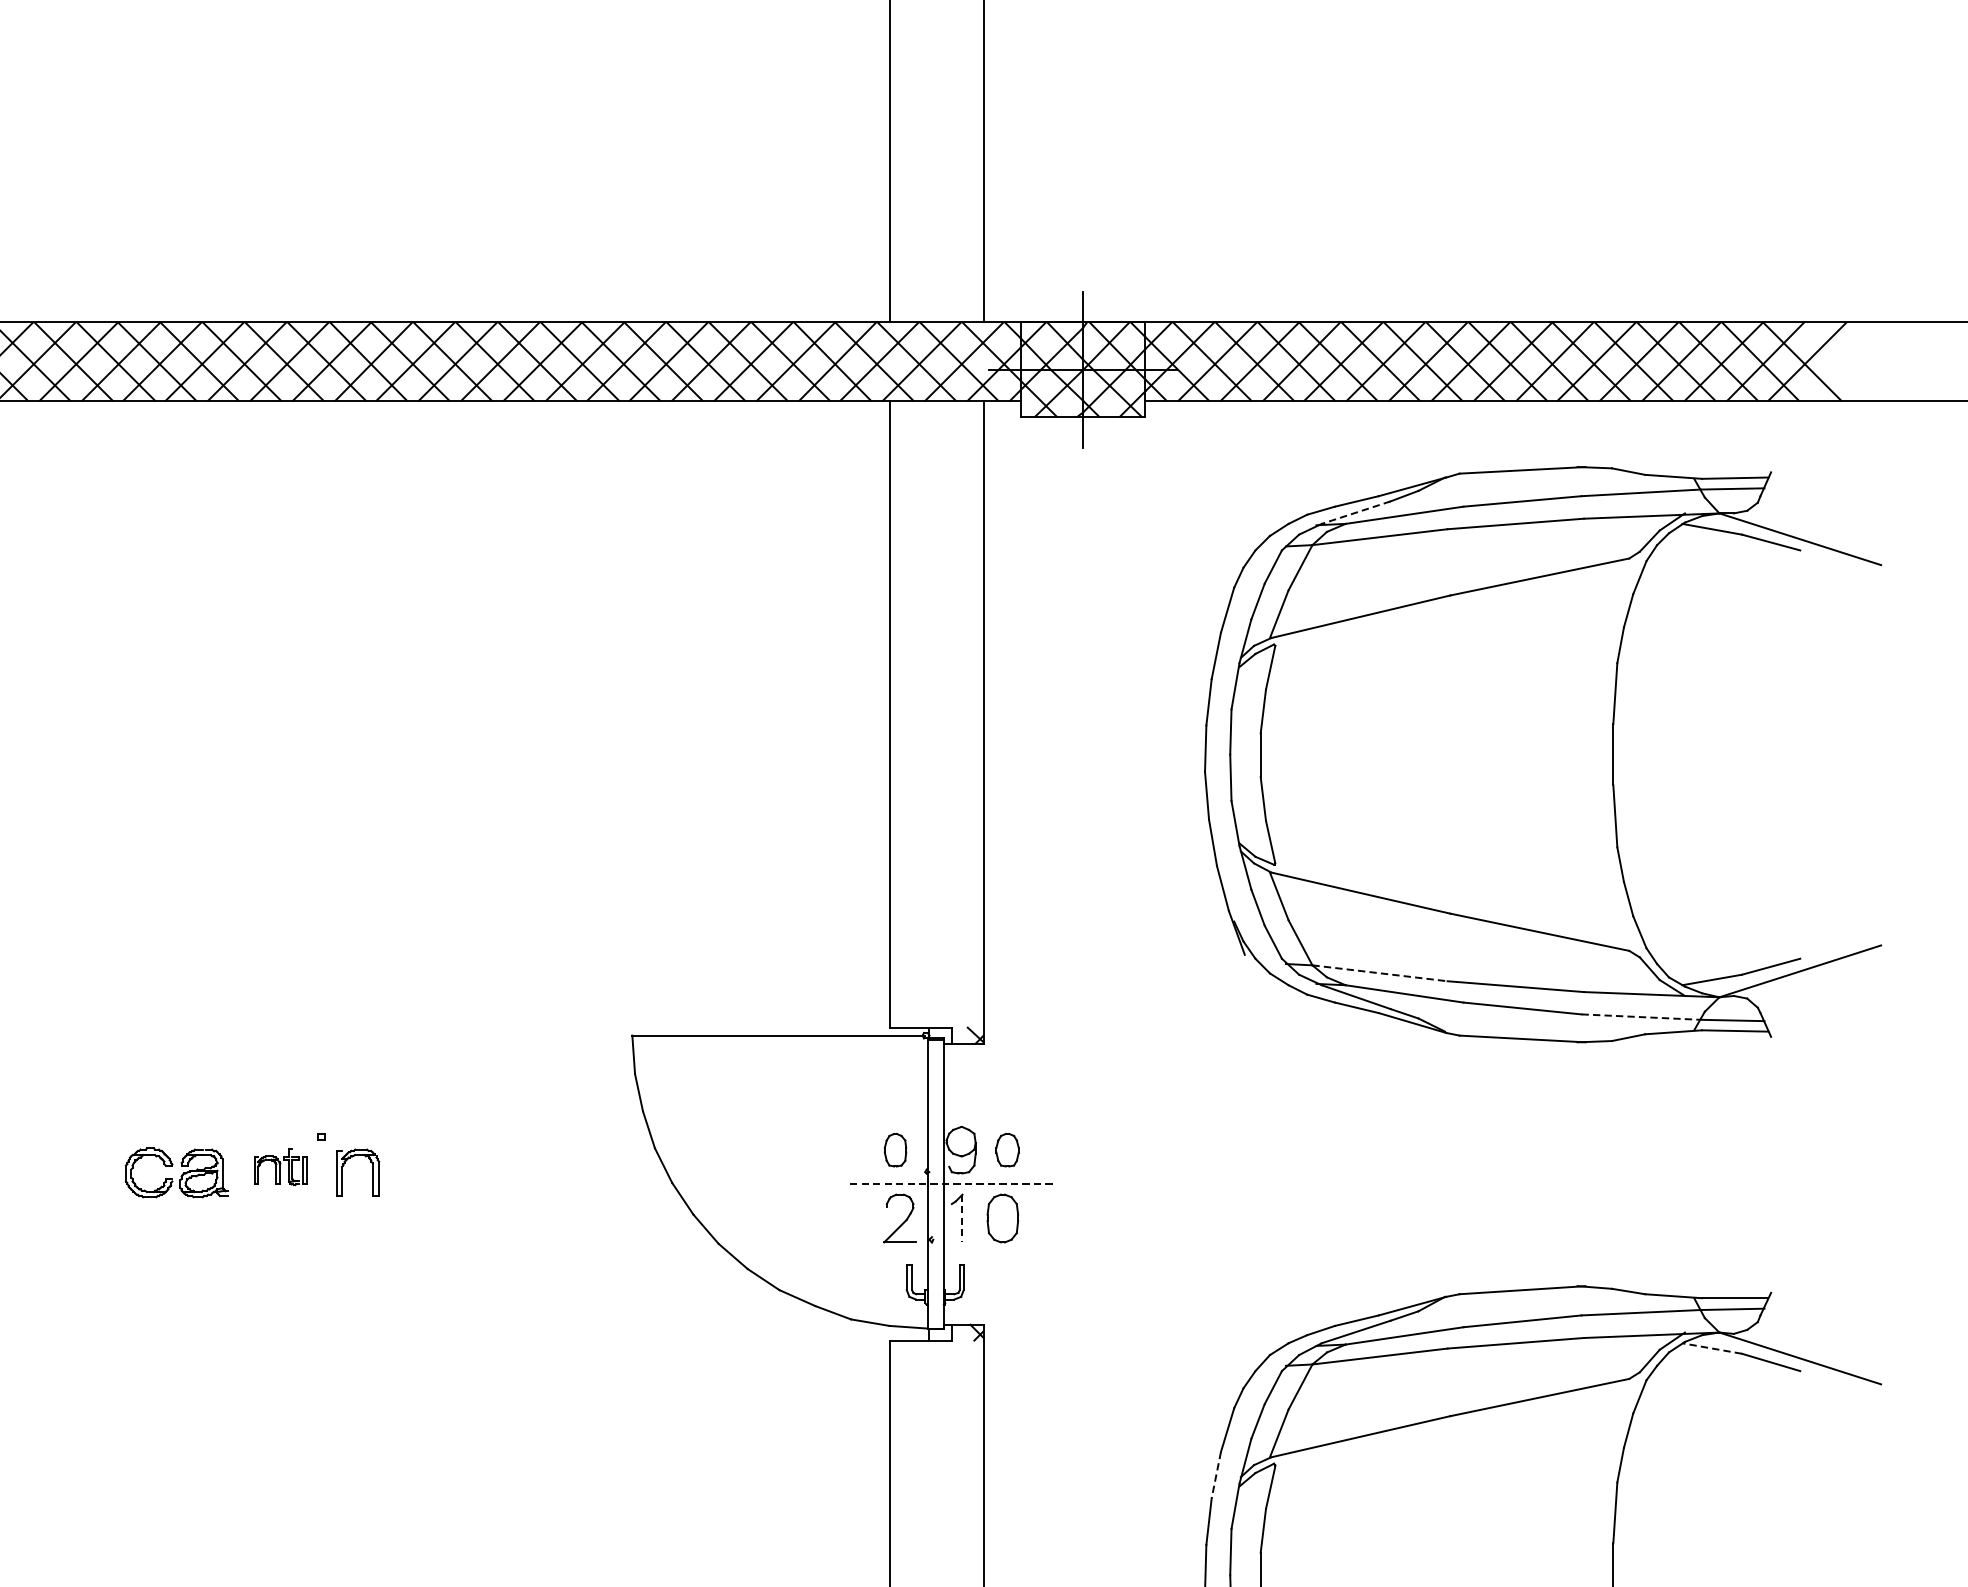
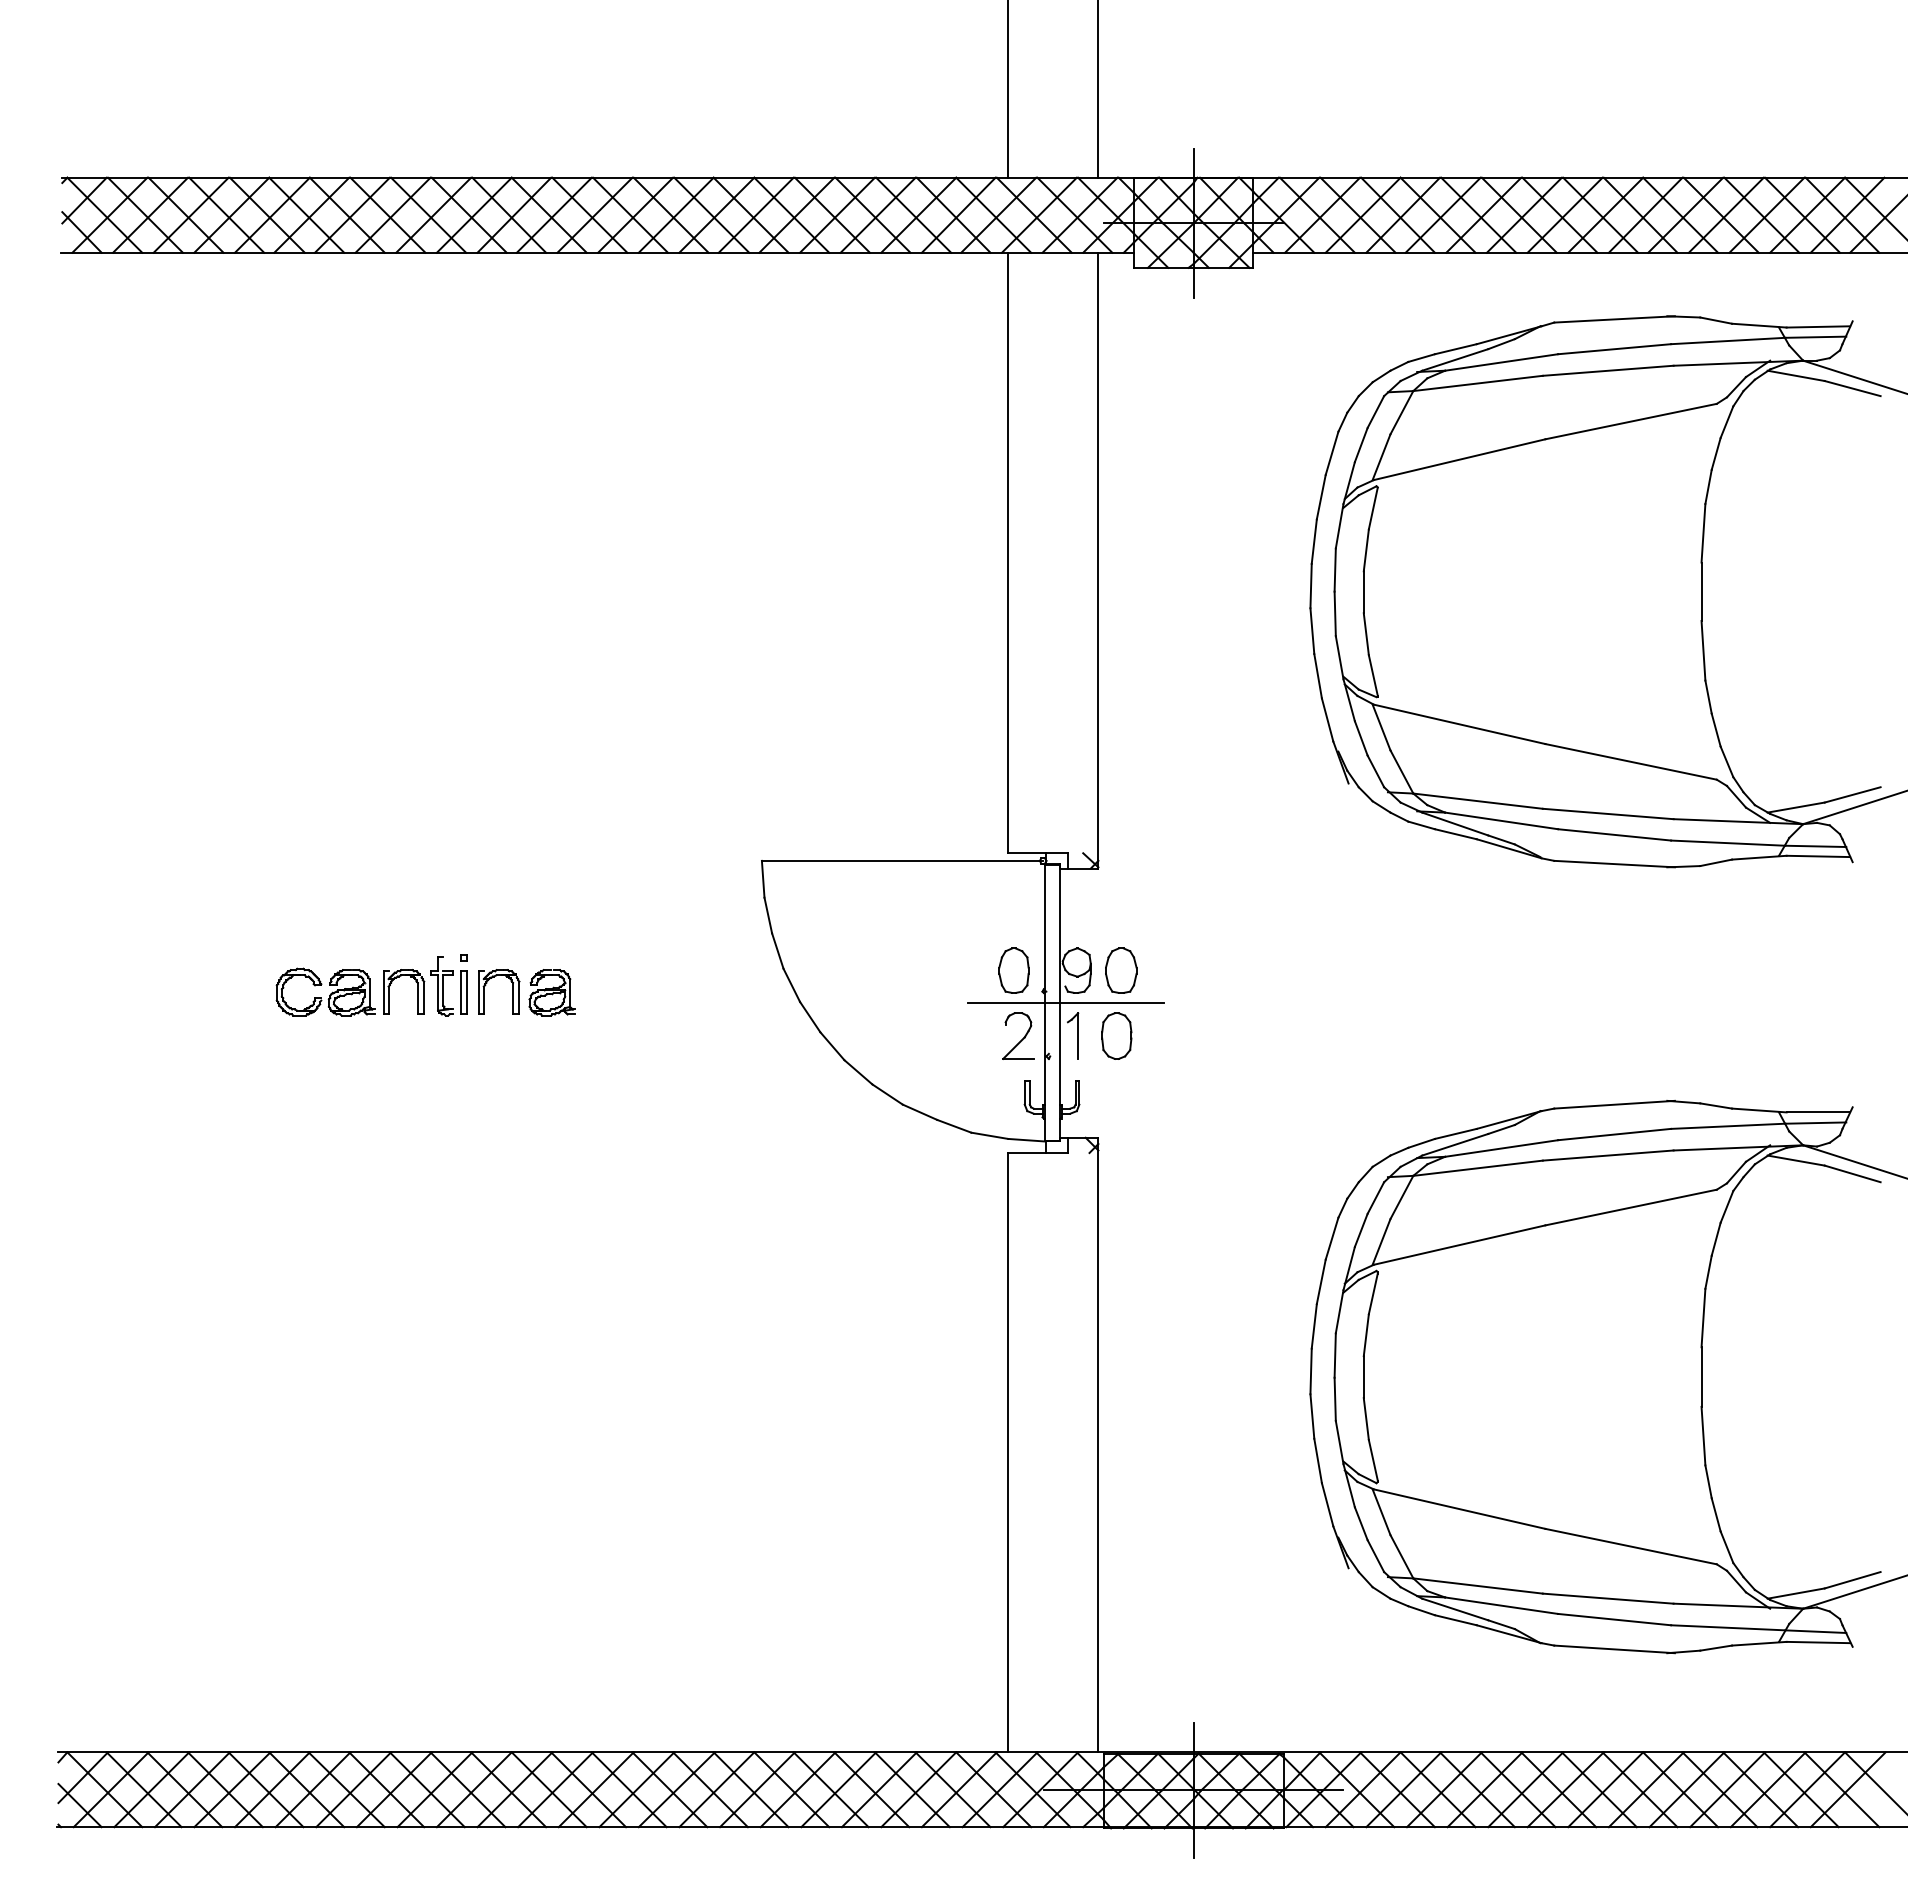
line: (1356, 512) -> (1455, 359), dashed -> solid
line: (1380, 973) -> (1478, 801), dashed -> solid
line: (1641, 1017) -> (1728, 843), dashed -> solid
part: (895, 1150) -> (1013, 970), size x1.43
part: (1007, 1150) -> (1121, 970), size x1.43
part: (281, 1166) -> (425, 986), size x1.67
part: (412, 1173) -> (551, 992), added
line: (949, 1184) -> (1065, 1003), dashed -> solid
line: (962, 1218) -> (1078, 1036), dashed -> solid
line: (1711, 1348) -> (1795, 1160), dashed -> solid
line: (1216, 1474) -> (1321, 1281), dashed -> solid

